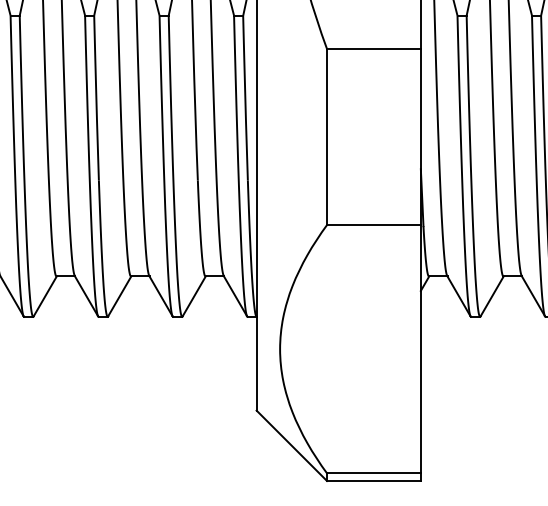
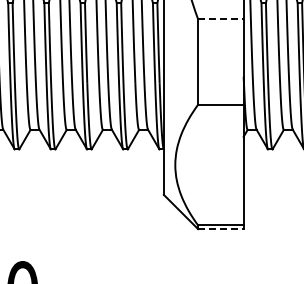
line: (373, 49) -> (220, 19), solid -> dashed
line: (373, 481) -> (220, 229), solid -> dashed

